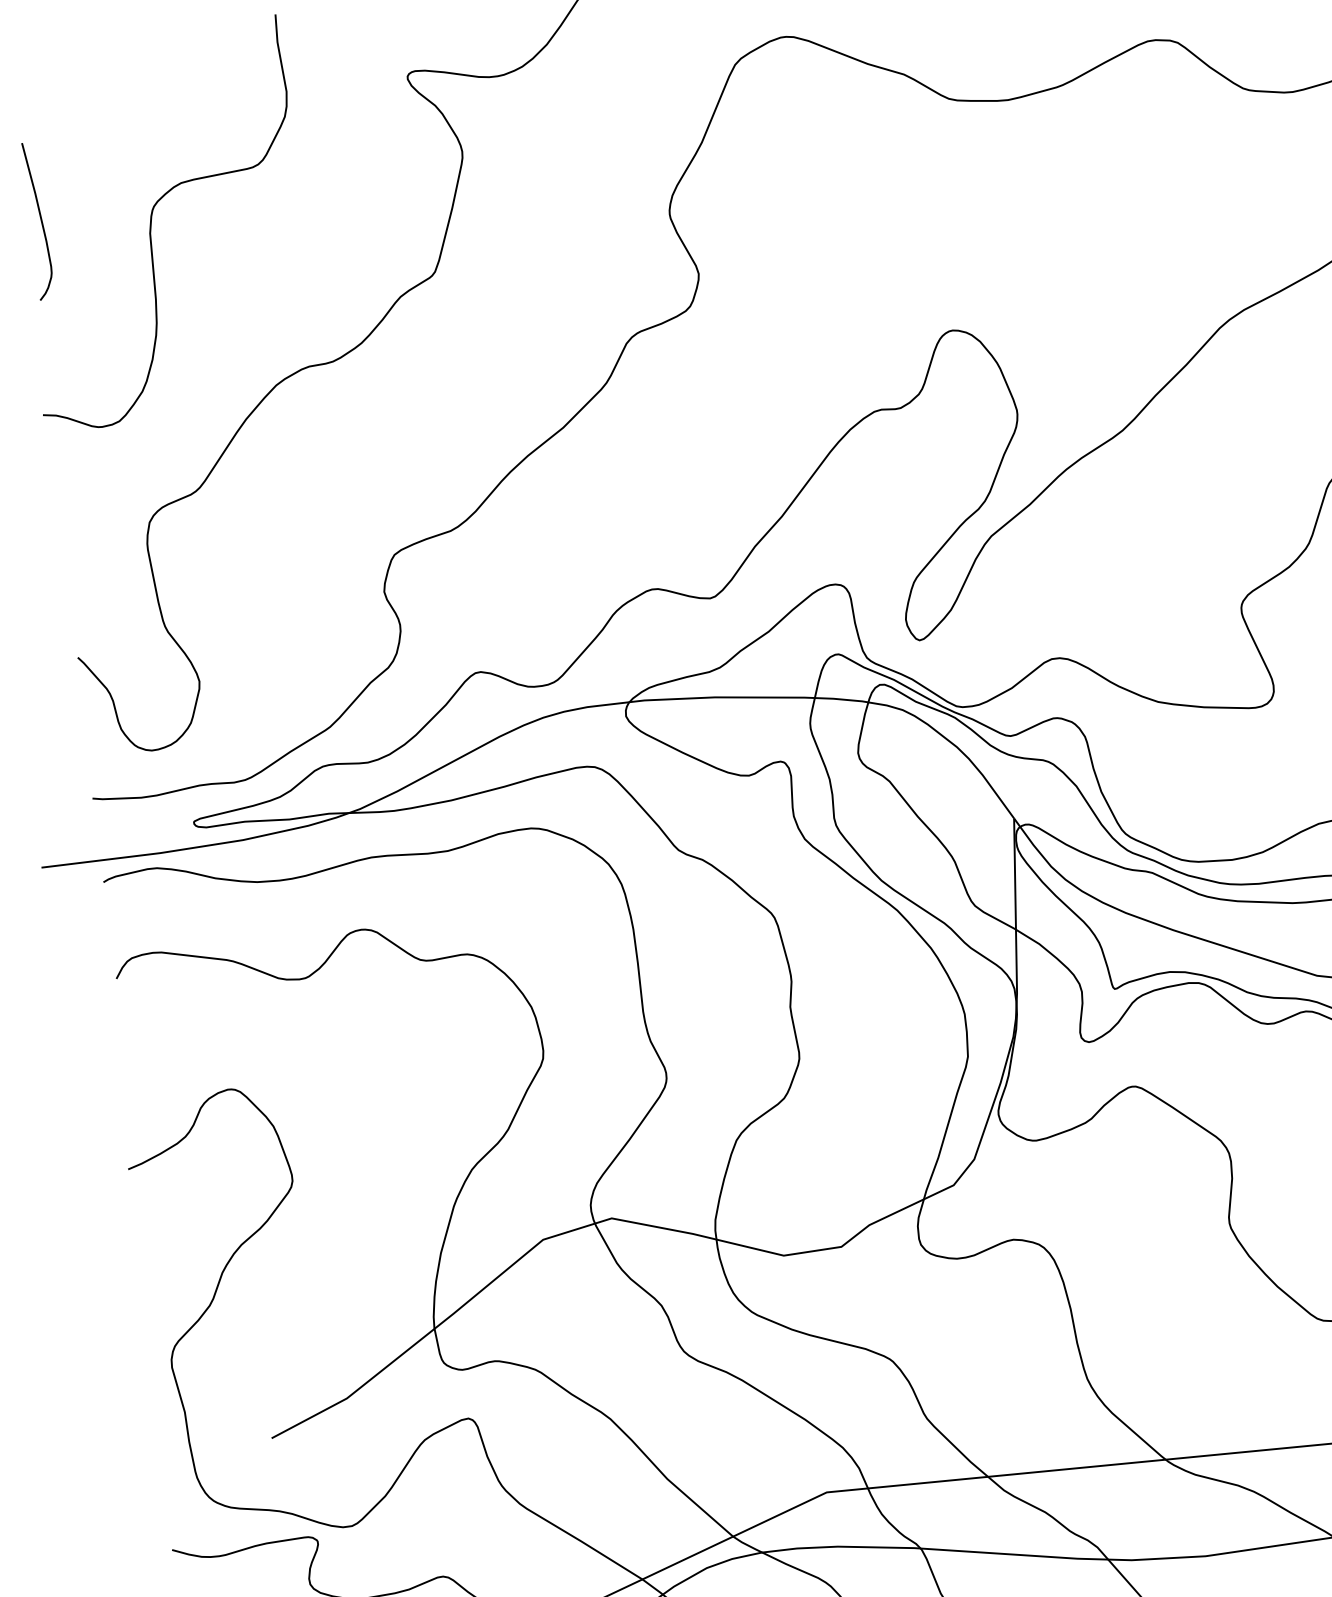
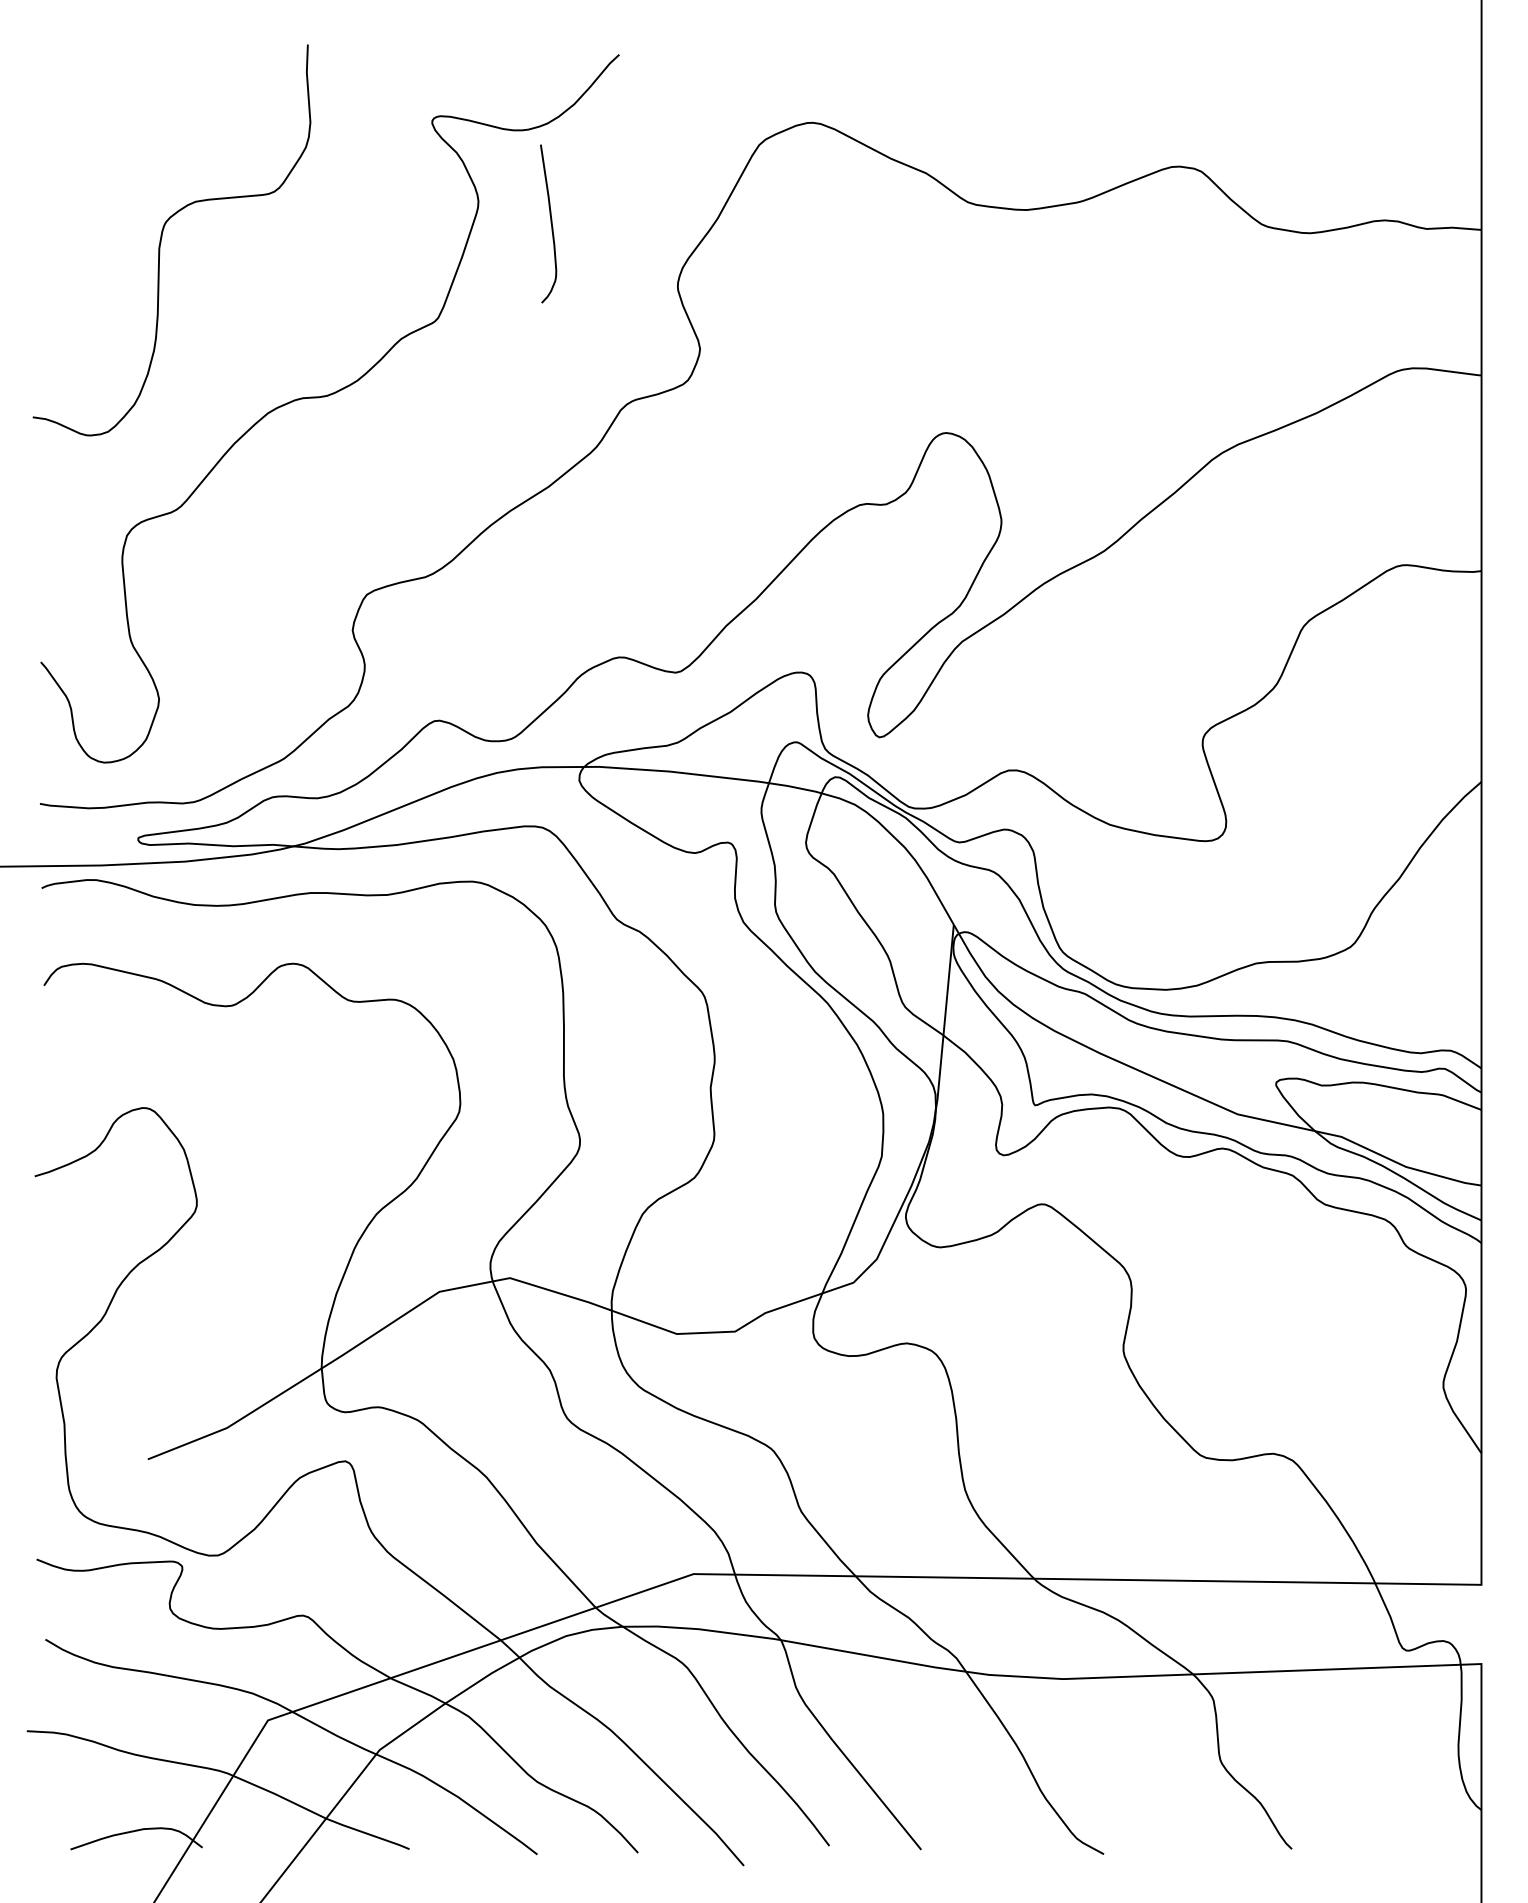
curve: (40, 220) -> (550, 223), moved

